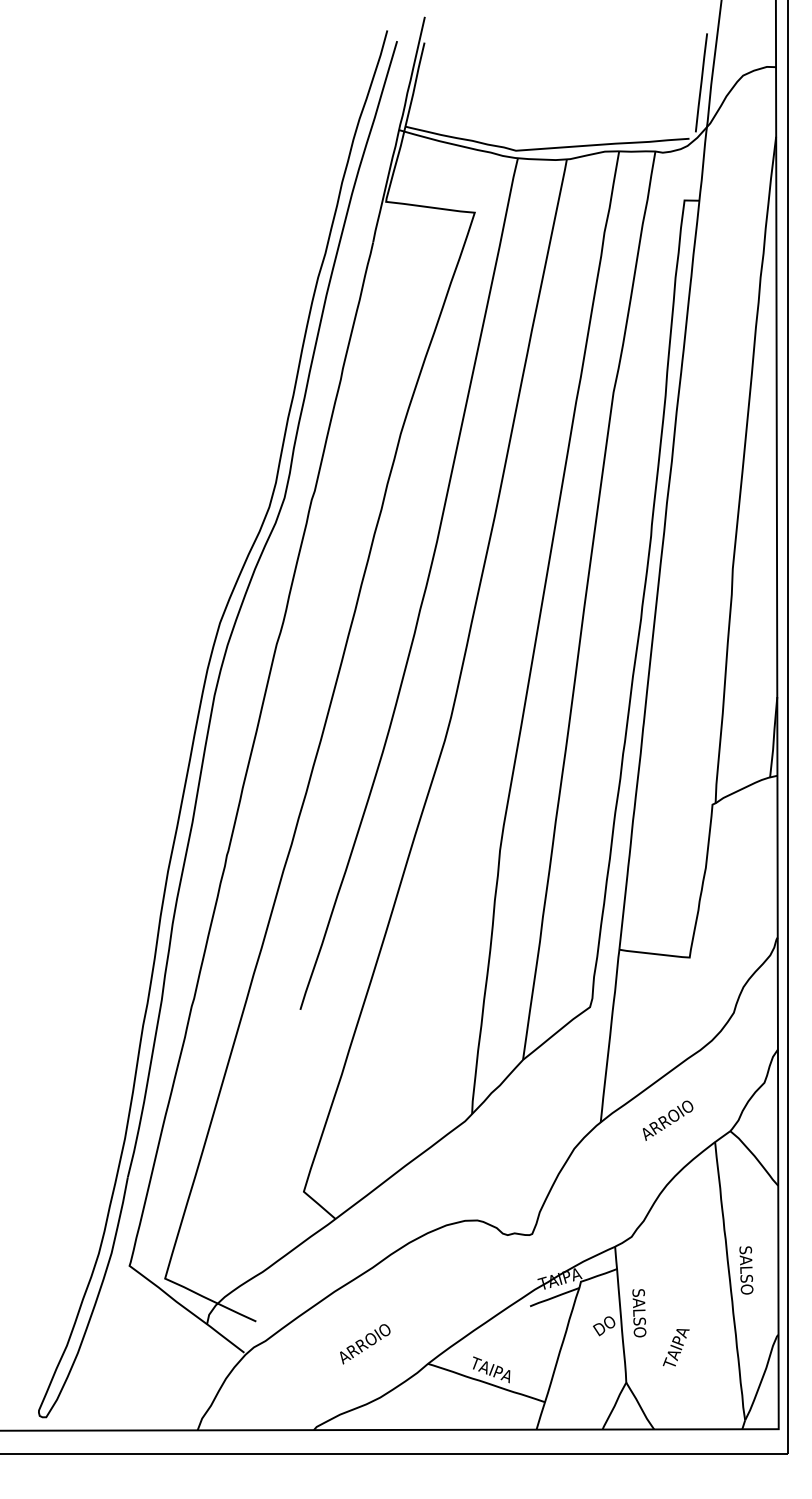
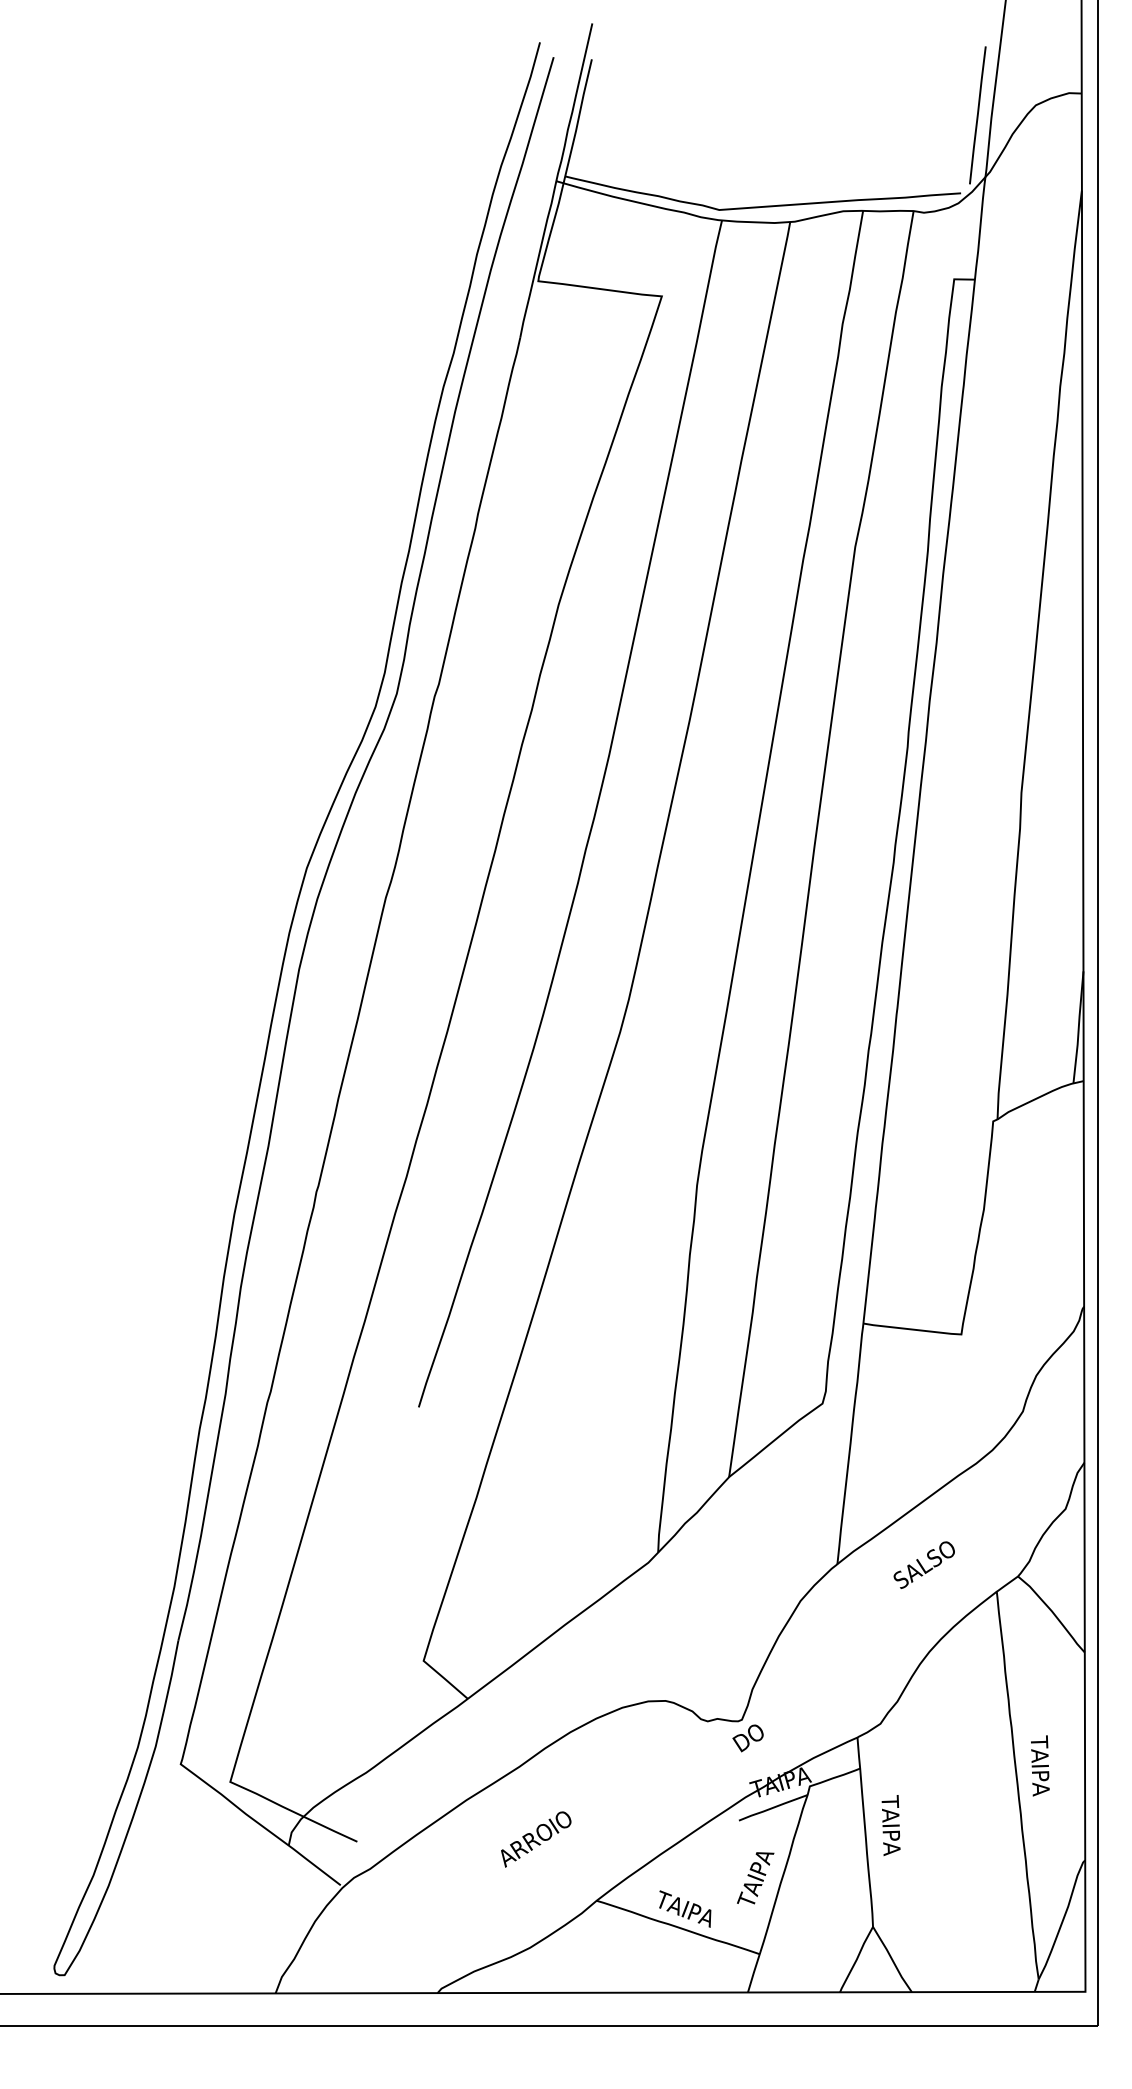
text: (666, 1121) -> (929, 1562), ARROIO -> SALSO
text: (746, 1269) -> (1040, 1769), SALSO -> TAIPA
text: (639, 1312) -> (891, 1829), SALSO -> TAIPA
text: (603, 1326) -> (747, 1738), moved
text: (365, 1344) -> (536, 1839), moved
text: (676, 1347) -> (755, 1878), moved

